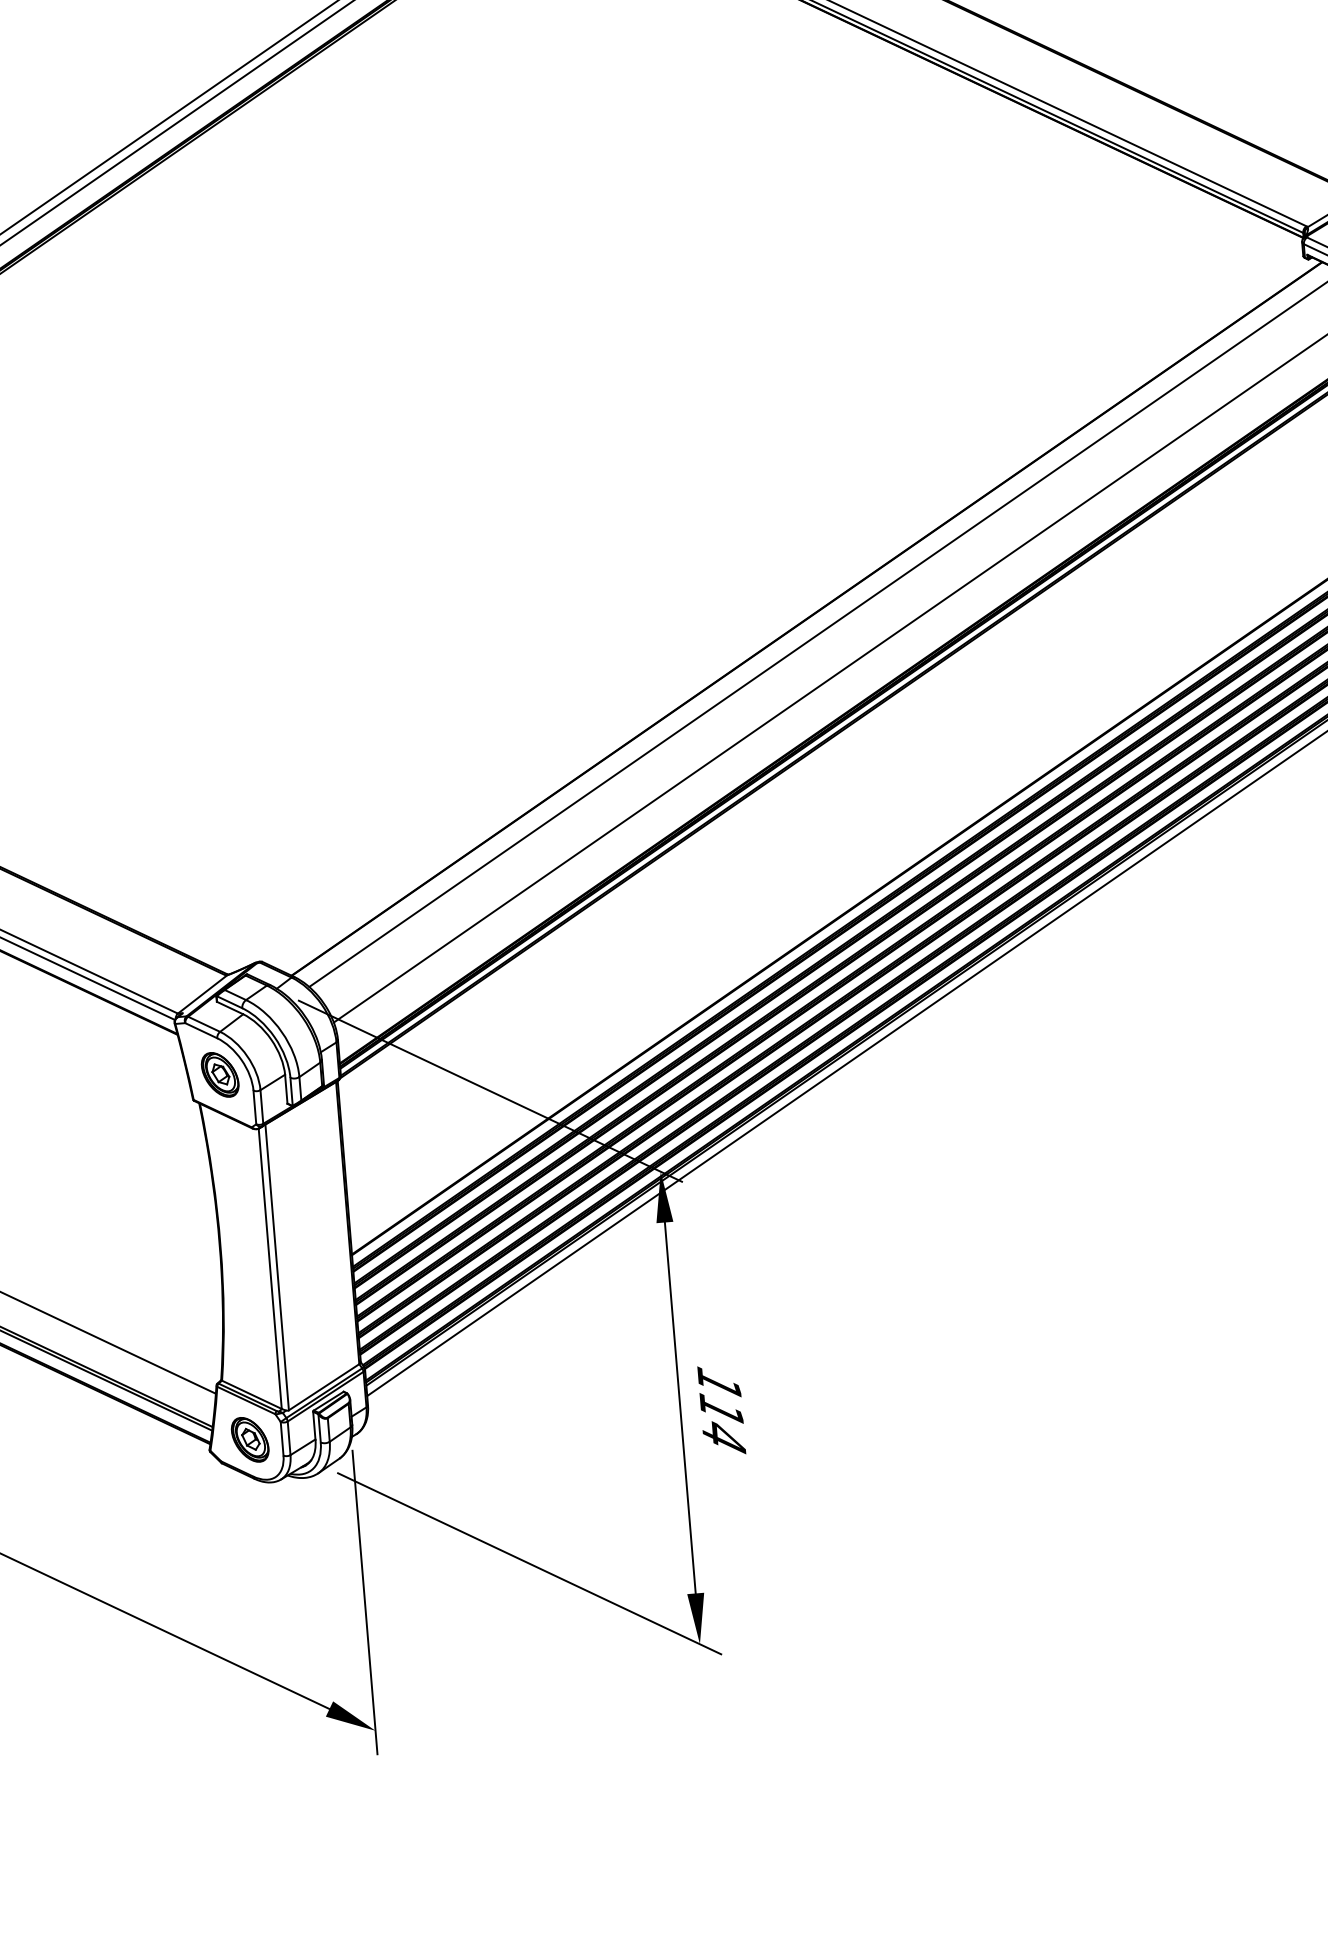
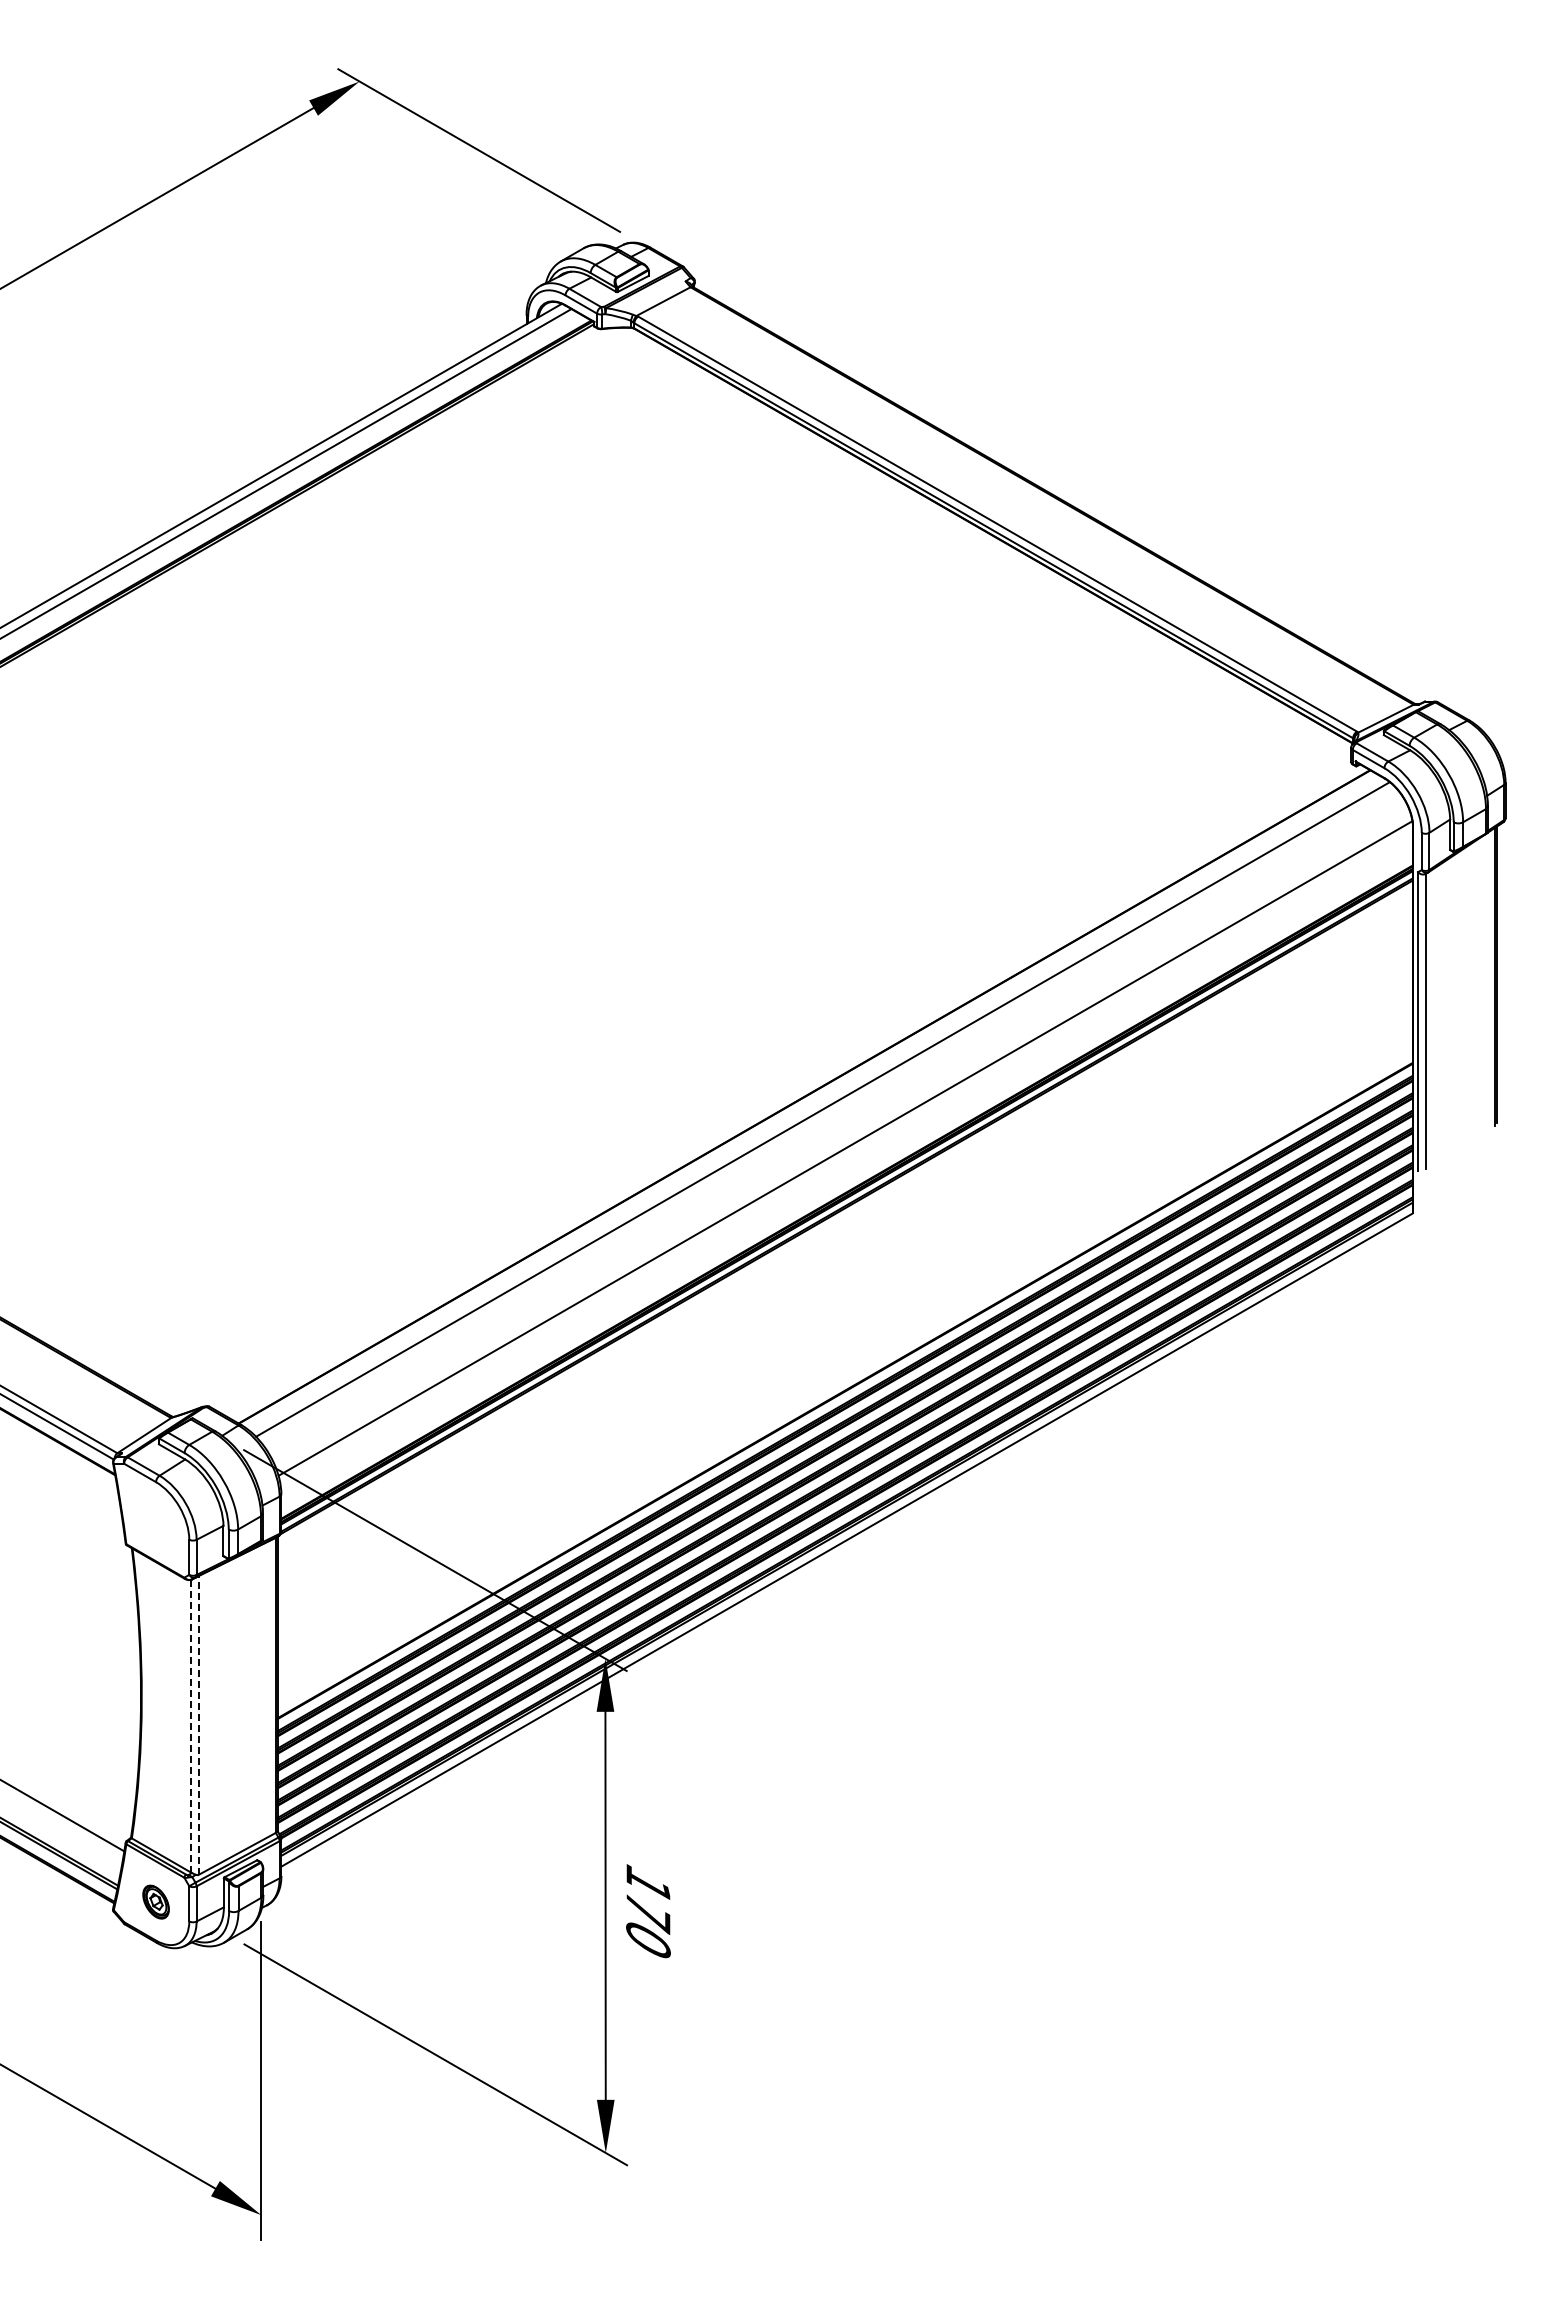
part: (219, 1074) -> (155, 1520), removed
line: (276, 1266) -> (198, 1724), solid -> dashed
line: (270, 1269) -> (191, 1726), solid -> dashed
text: (722, 1423) -> (648, 1925), 114 -> 170
part: (249, 1439) -> (155, 1901), size x0.7

